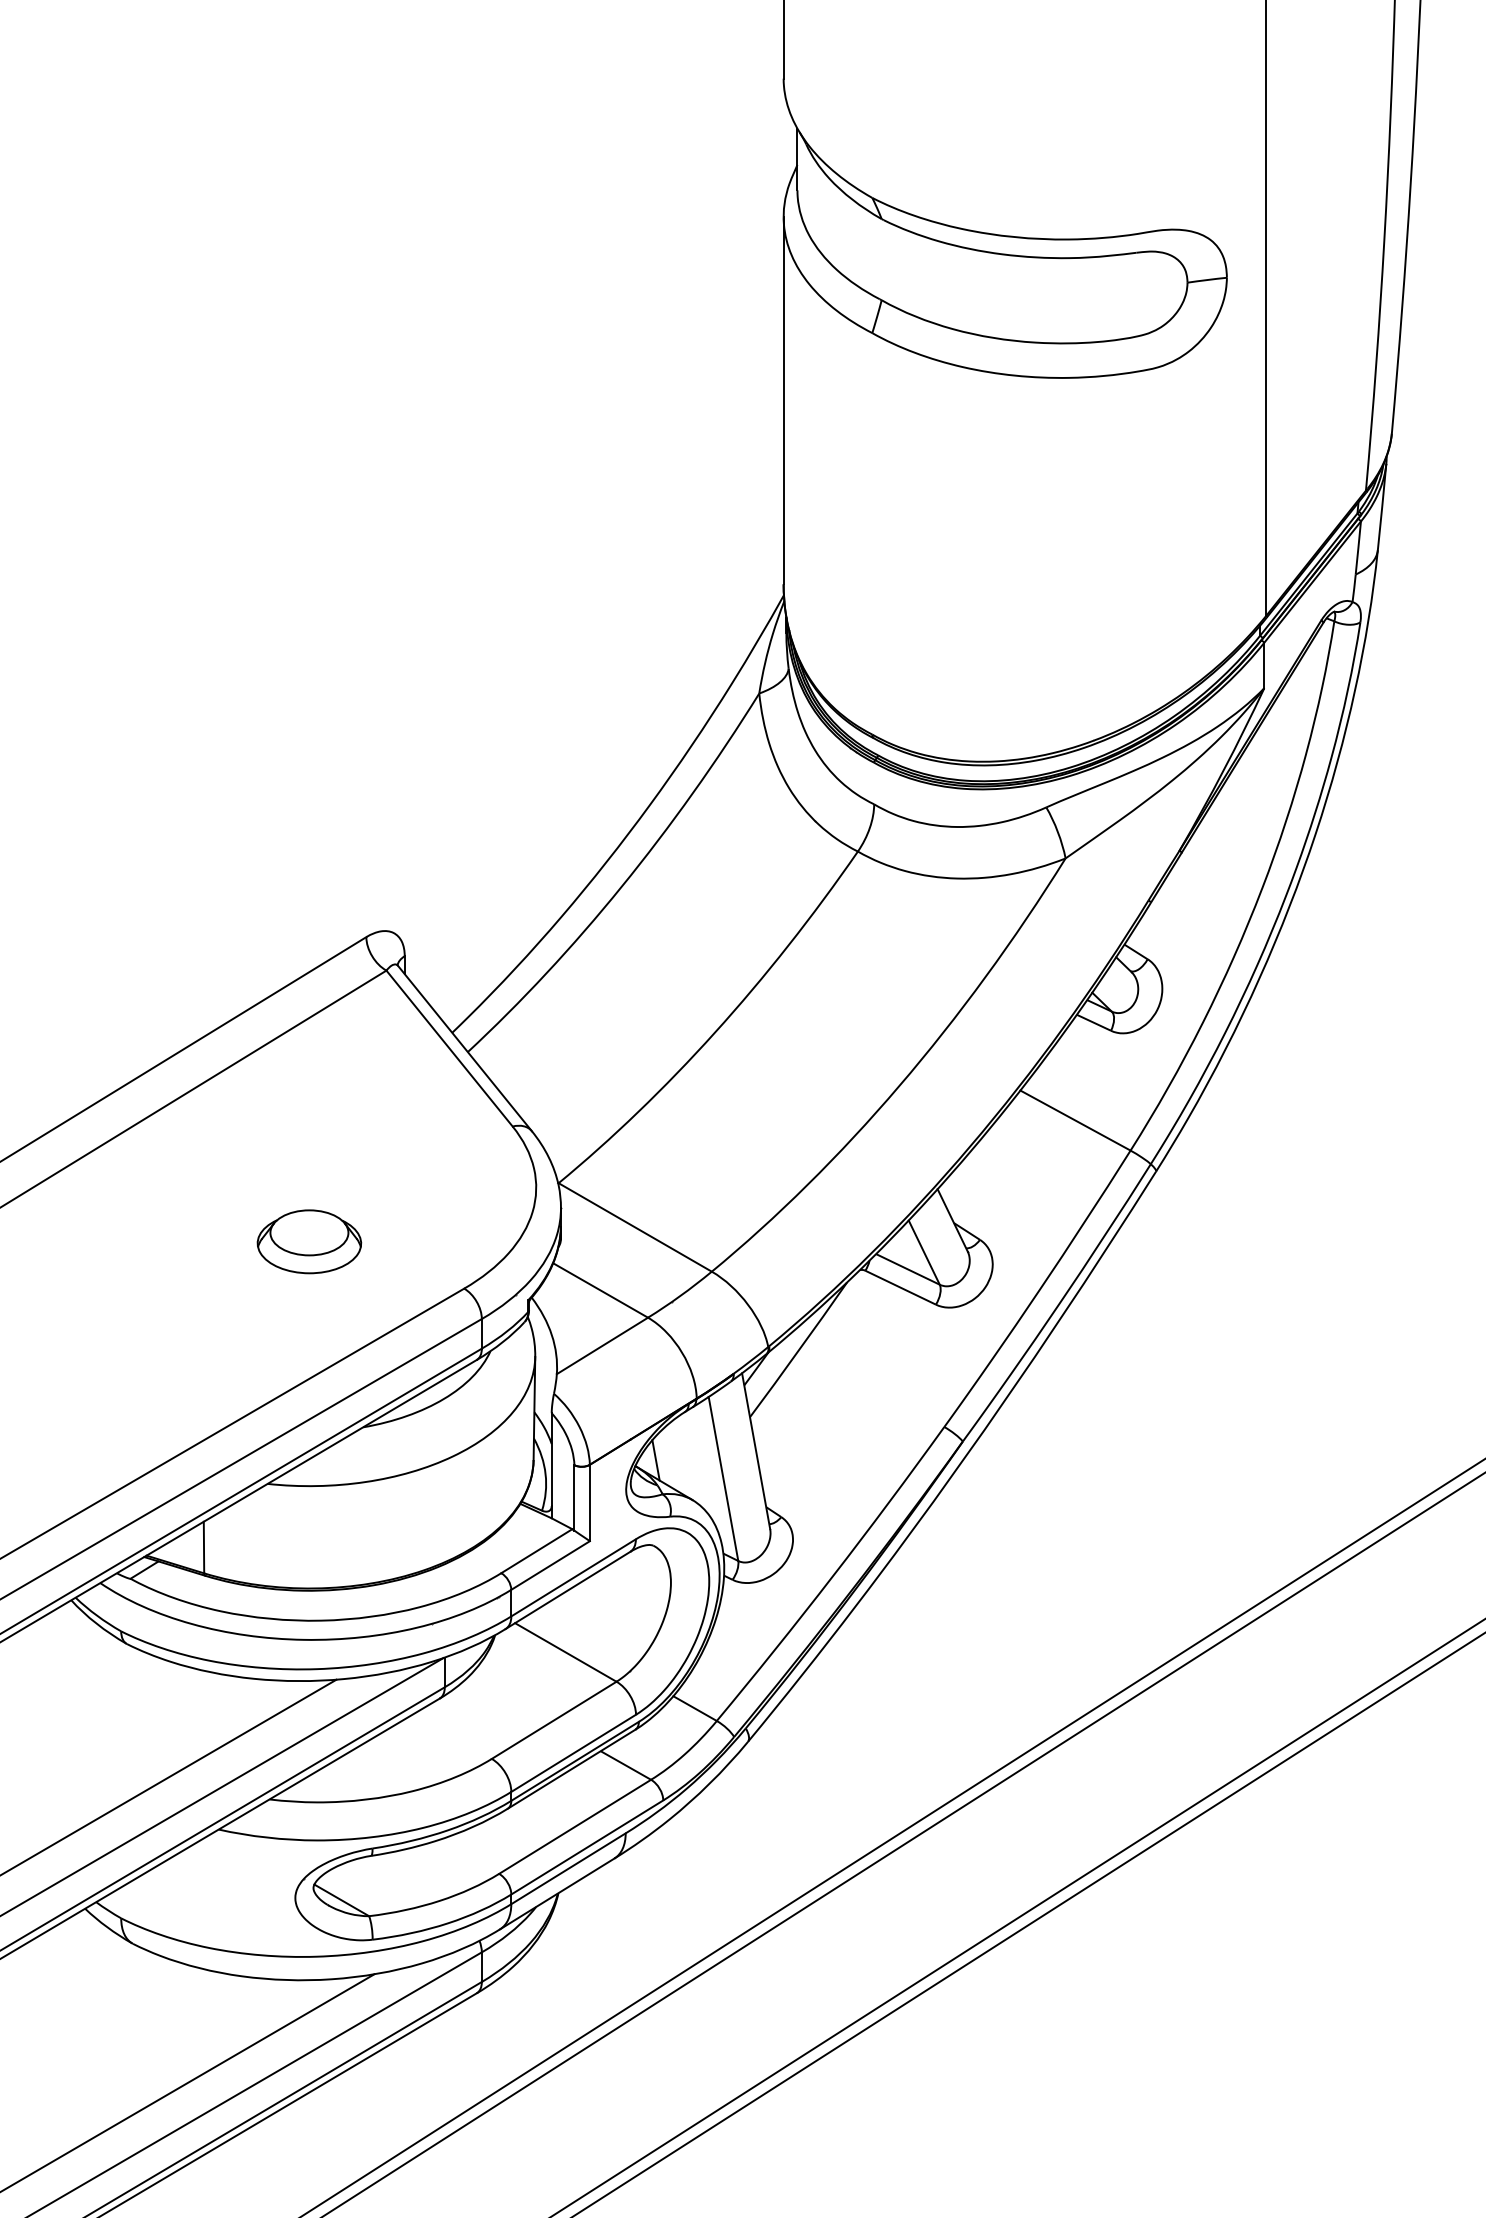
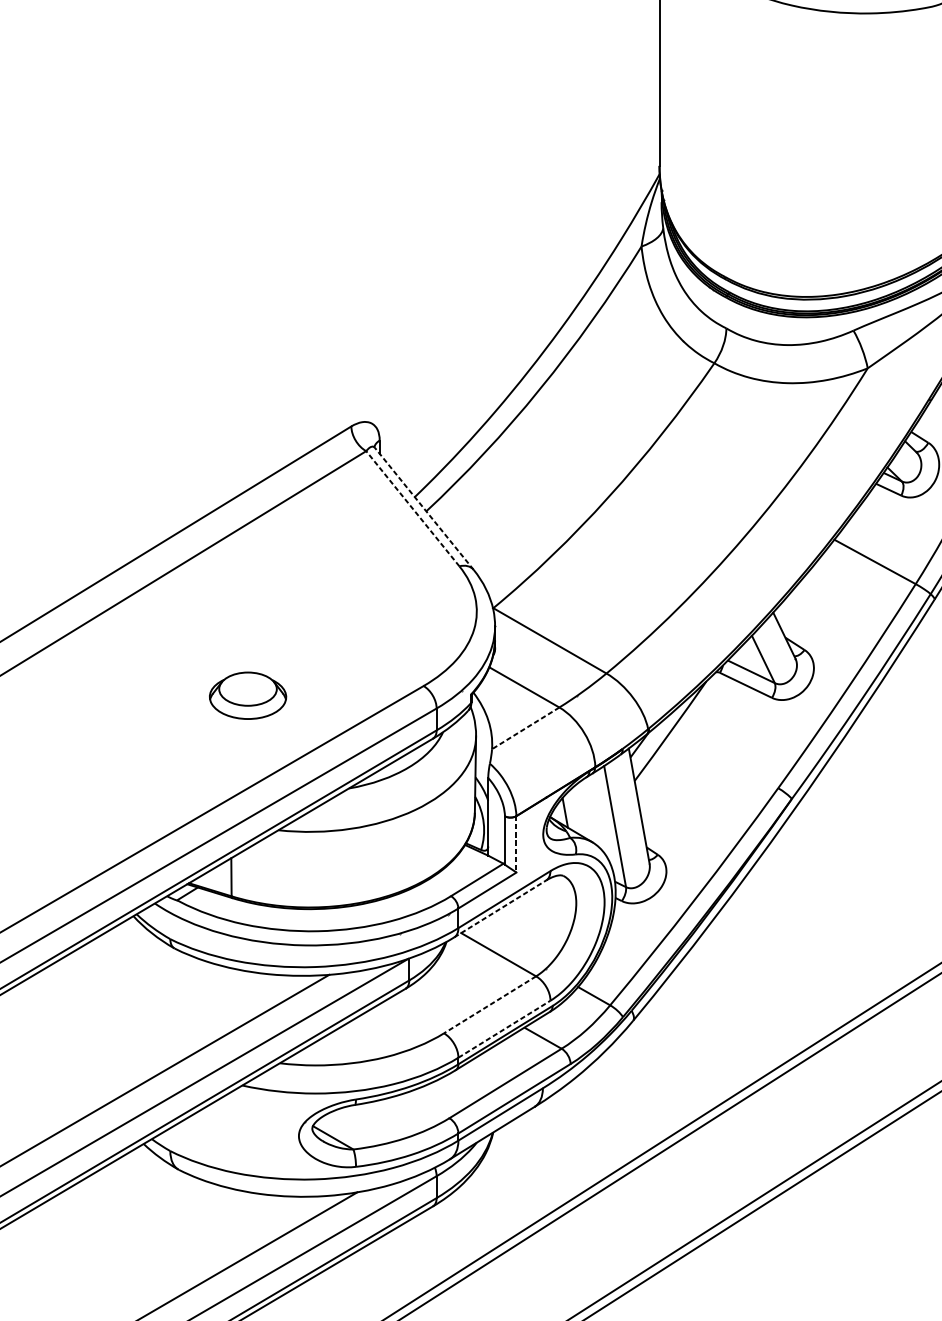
line: (449, 1048) -> (412, 508), solid -> dashed
line: (464, 1048) -> (423, 508), solid -> dashed
part: (309, 1241) -> (248, 695), moved
line: (602, 1345) -> (525, 728), solid -> dashed
line: (589, 1503) -> (516, 844), solid -> dashed
line: (568, 1590) -> (500, 908), solid -> dashed
line: (553, 1720) -> (489, 1004), solid -> dashed
line: (574, 1753) -> (505, 1029), solid -> dashed

